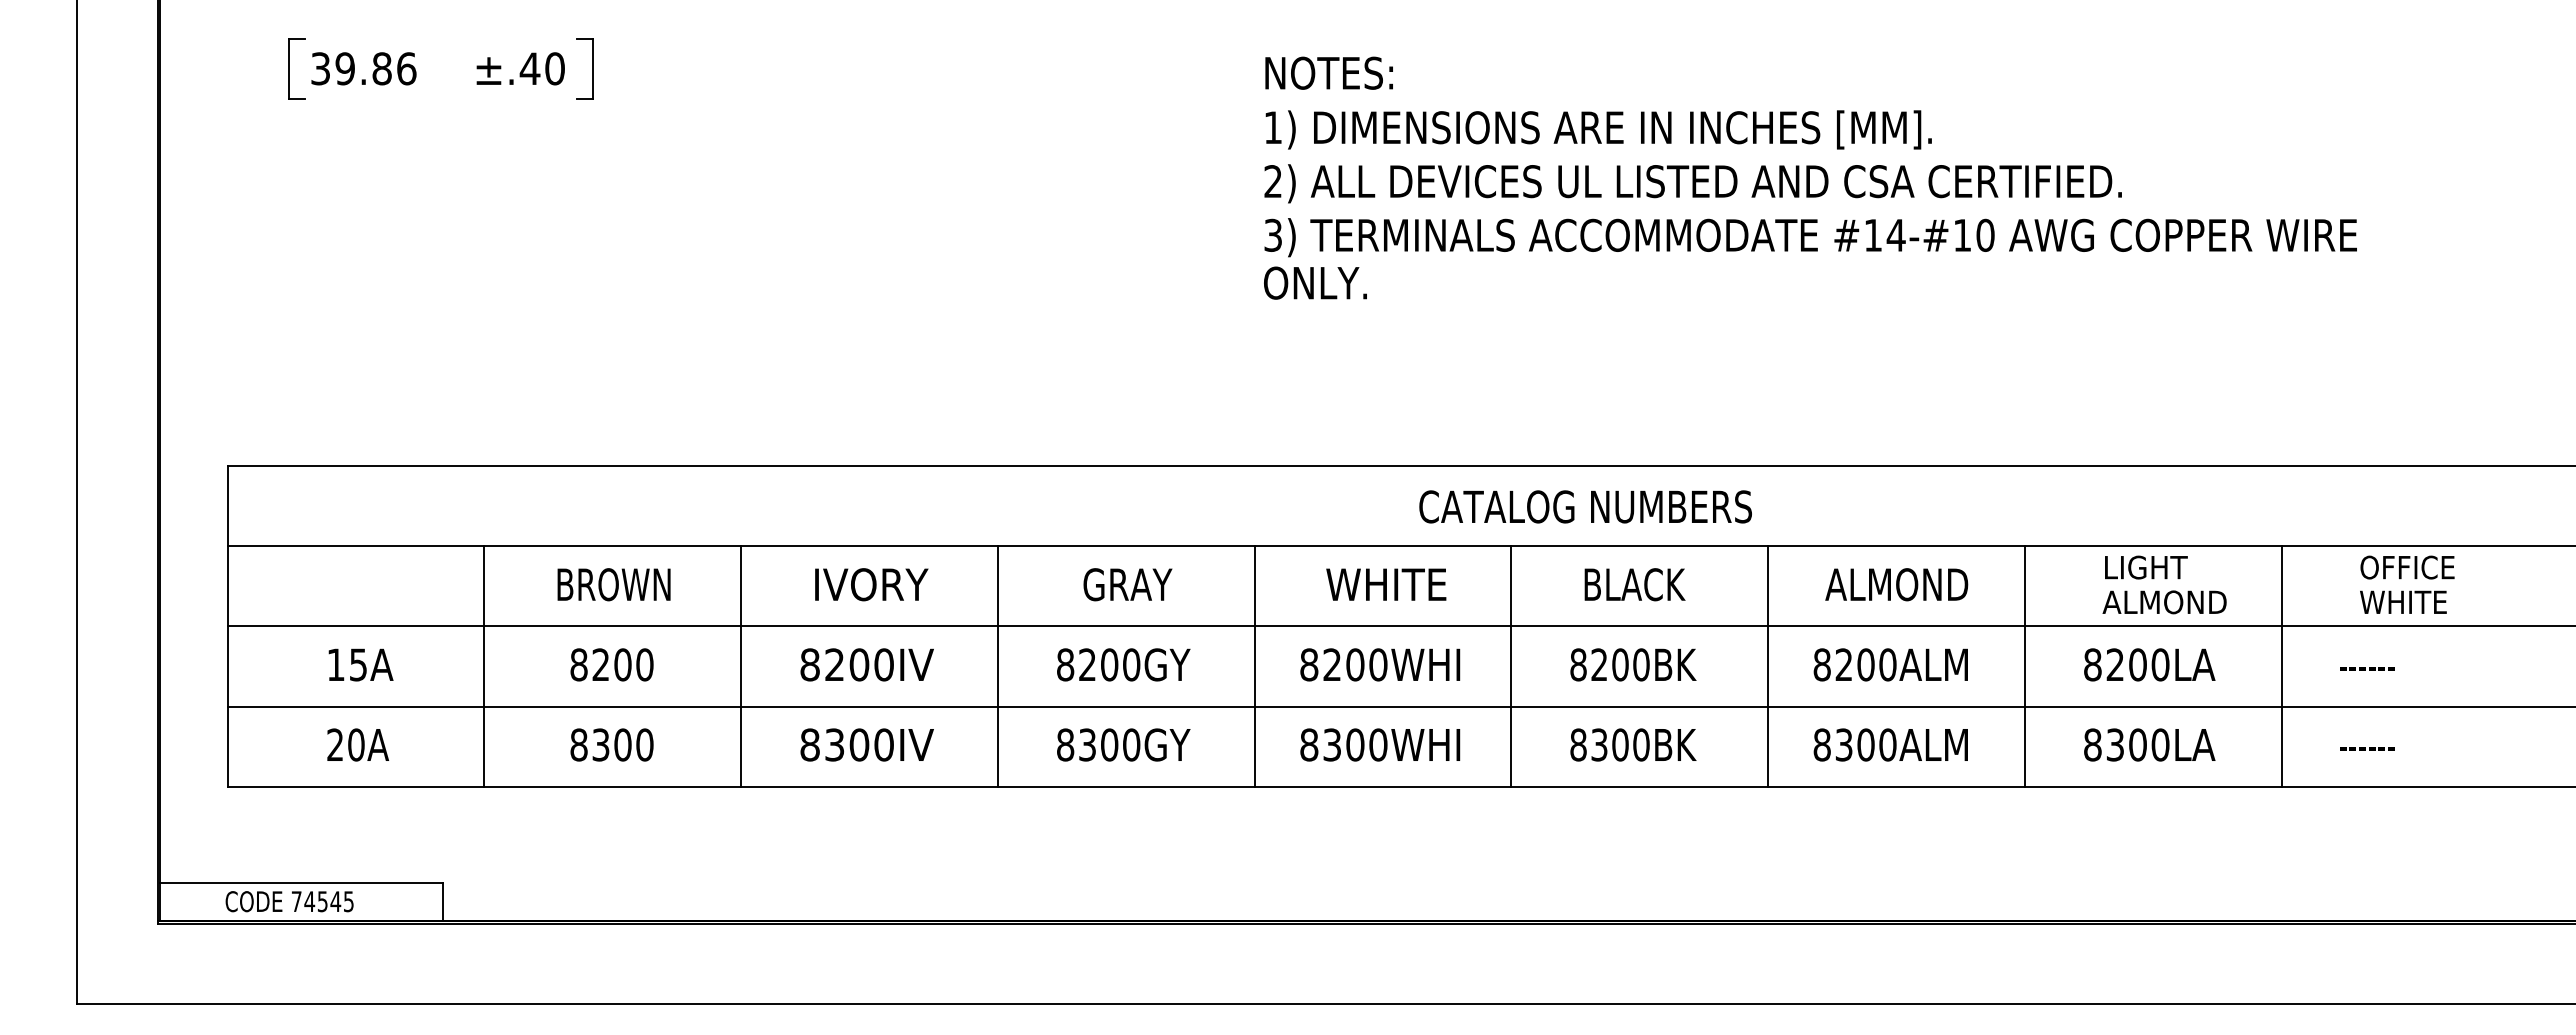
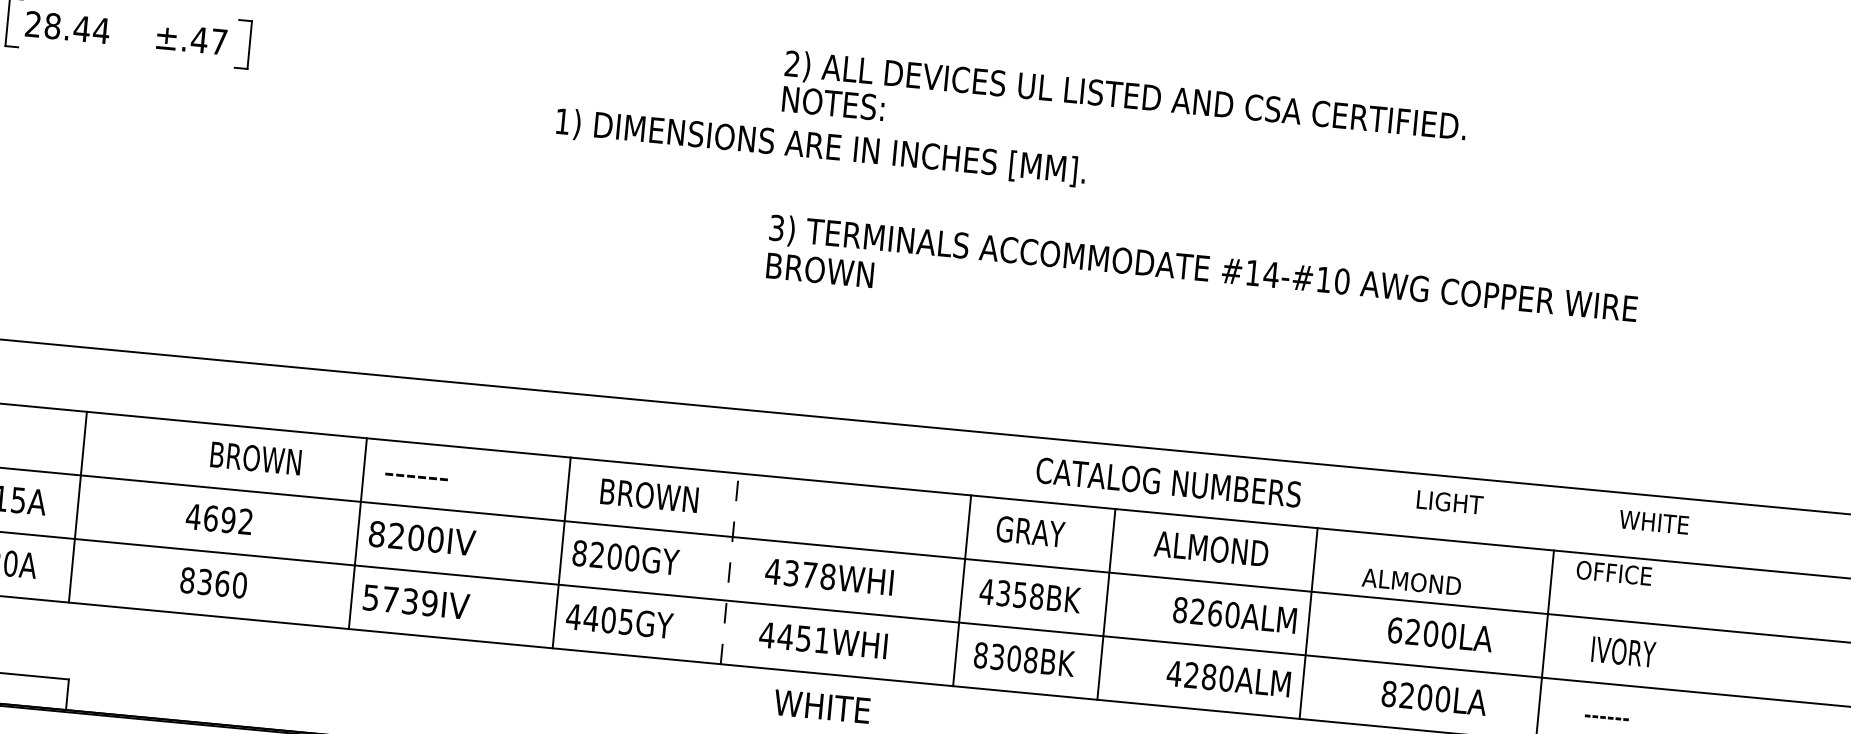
text: (363, 68) -> (67, 27), 39.86 -> 28.44
text: (554, 68) -> (218, 41), ±.40 -> ±.47
text: (1598, 129) -> (820, 147), moved
text: (1692, 183) -> (1125, 96), moved
text: (1331, 282) -> (819, 269), ONLY. -> BROWN
text: (1585, 506) -> (1168, 482), moved
text: (2146, 567) -> (1450, 502), moved
text: (2407, 567) -> (1614, 573), moved
text: (613, 584) -> (255, 458), moved
text: (870, 584) -> (431, 474), IVORY -> ------
text: (1144, 584) -> (648, 495), GRAY -> BROWN
text: (1386, 584) -> (822, 706), moved
text: (1634, 584) -> (1037, 532), BLACK -> GRAY
text: (1896, 584) -> (1211, 548), moved
text: (2403, 601) -> (1654, 521), moved
text: (2164, 602) -> (1411, 582), moved
text: (611, 664) -> (219, 519), 8200 -> 4692
text: (1343, 664) -> (800, 573), 8200WHI -> 4378WHI
text: (1609, 664) -> (1011, 593), 8200BK -> 4358BK
text: (1865, 664) -> (1214, 613), 8200ALM -> 8260ALM
text: (2092, 664) -> (1394, 630), 8200LA -> 6200LA
text: (2380, 664) -> (1623, 651), ------ -> IVORY
line: (1254, 665) -> (729, 568), solid -> dashed
line: (484, 666) -> (77, 507), moved
line: (741, 666) -> (358, 533), moved
line: (997, 666) -> (561, 552), moved
line: (1511, 666) -> (962, 590), moved
line: (1768, 666) -> (1106, 604), moved
line: (2024, 666) -> (1308, 623), moved
text: (622, 744) -> (222, 583), 8300 -> 8360
text: (846, 744) -> (399, 600), 8300IV -> 5739IV
text: (1098, 744) -> (599, 619), 8300GY -> 4405GY
text: (1343, 744) -> (794, 637), 8300WHI -> 4451WHI
text: (1641, 744) -> (1030, 659), 8300BK -> 8308BK
text: (1843, 744) -> (1191, 674), 8300ALM -> 4280ALM
text: (2114, 744) -> (1406, 695), 8300LA -> 8200LA

